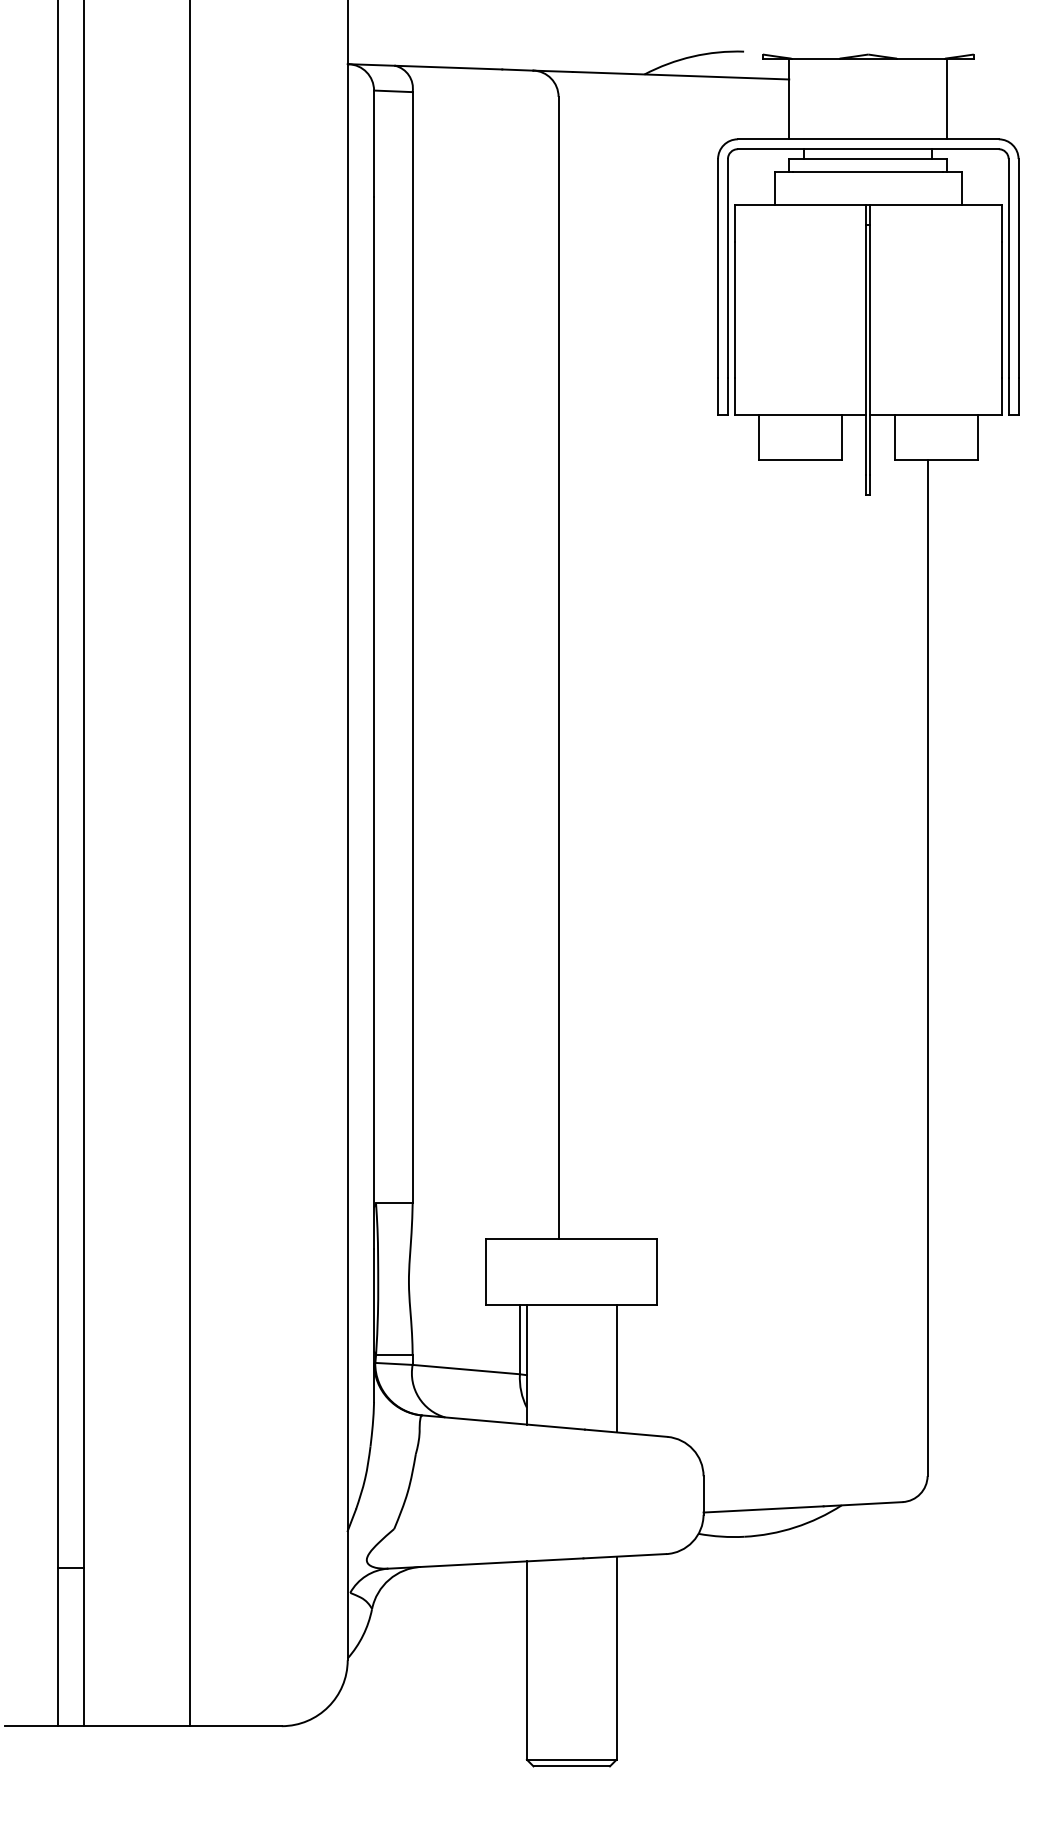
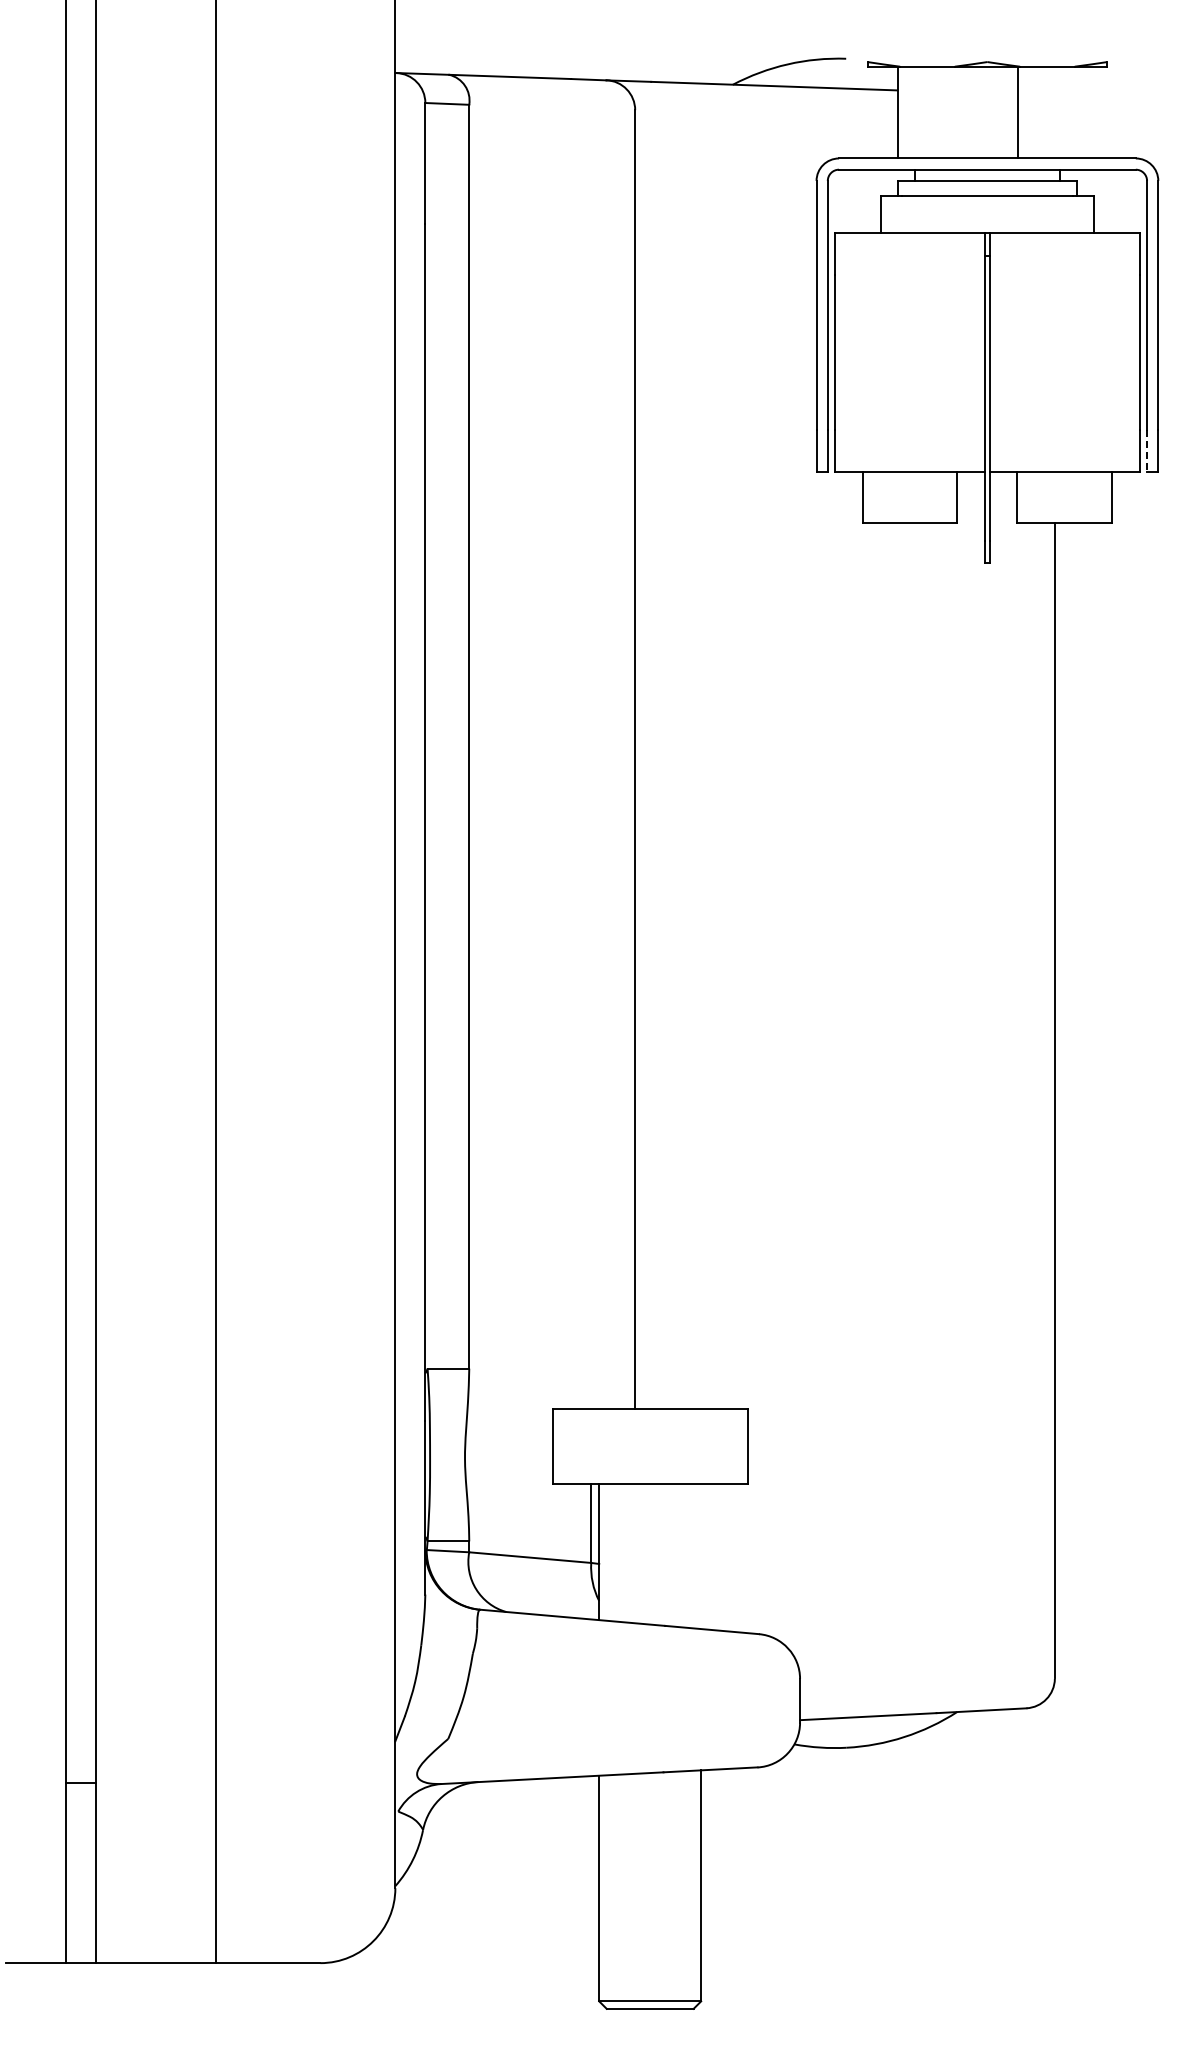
line: (947, 98) -> (1018, 112), moved
line: (1009, 396) -> (1147, 450), solid -> dashed
line: (616, 1368) -> (701, 1556), removed

